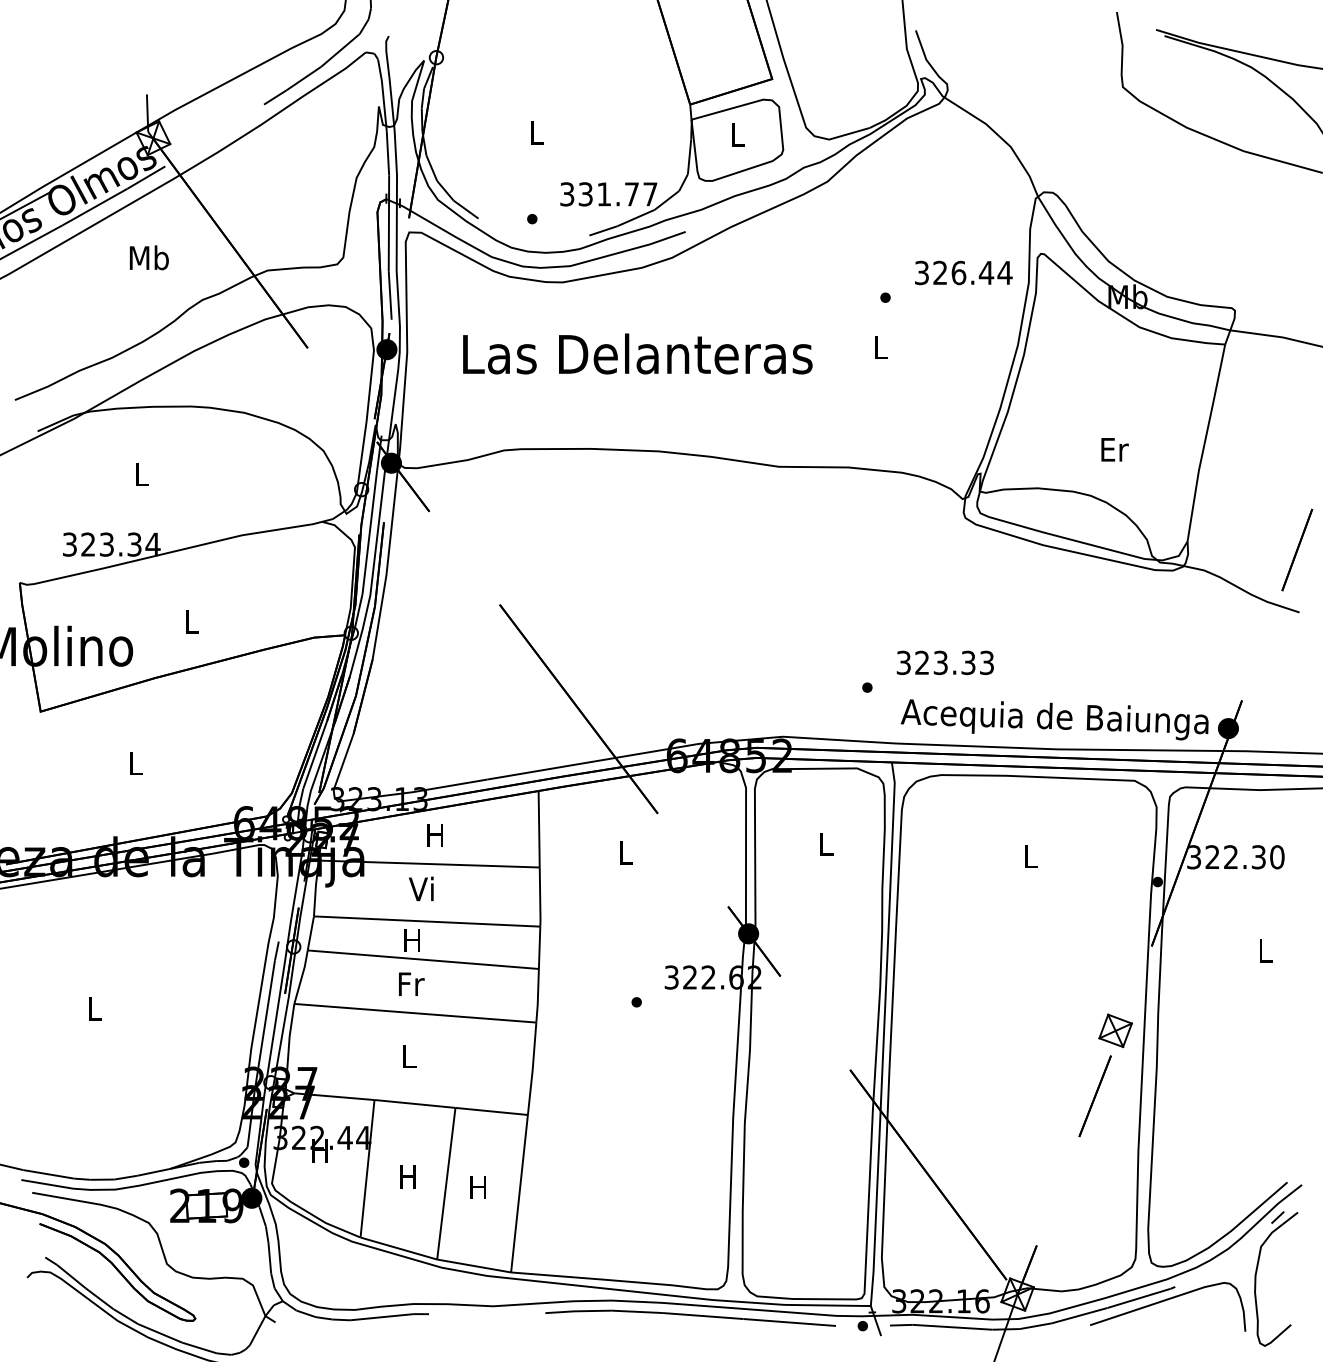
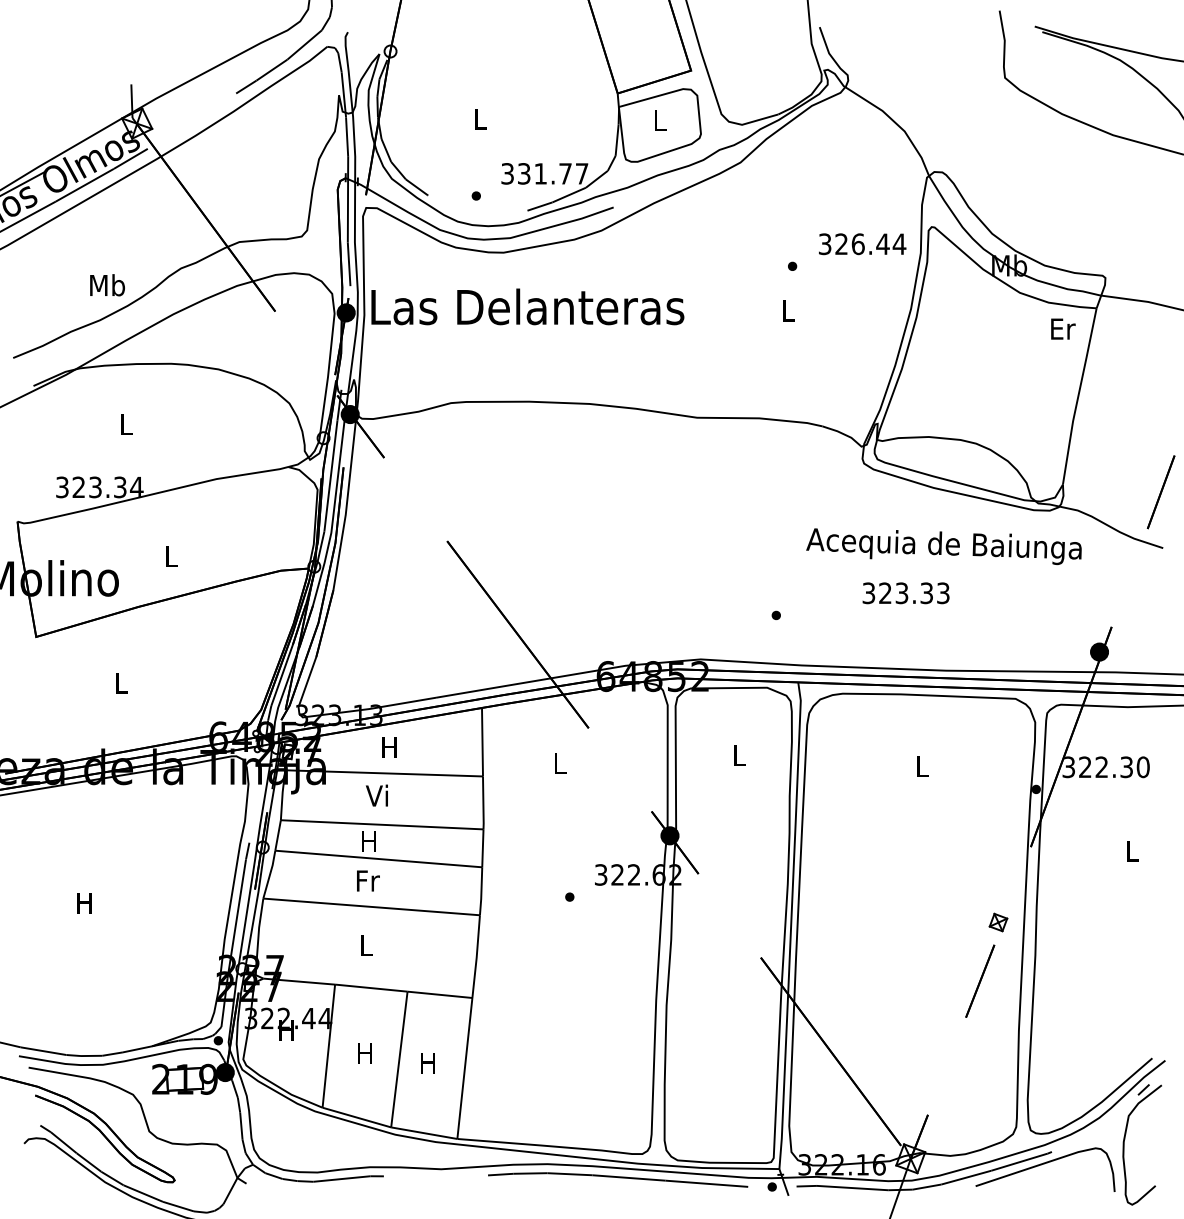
text: (149, 257) -> (107, 284), moved
text: (637, 353) -> (527, 306), moved
text: (1114, 449) -> (1062, 328), moved
text: (944, 662) -> (905, 592), moved
text: (1054, 719) -> (943, 546), moved
text: (94, 1008) -> (84, 902), L -> H
part: (1115, 1030) -> (998, 922), size x0.6

